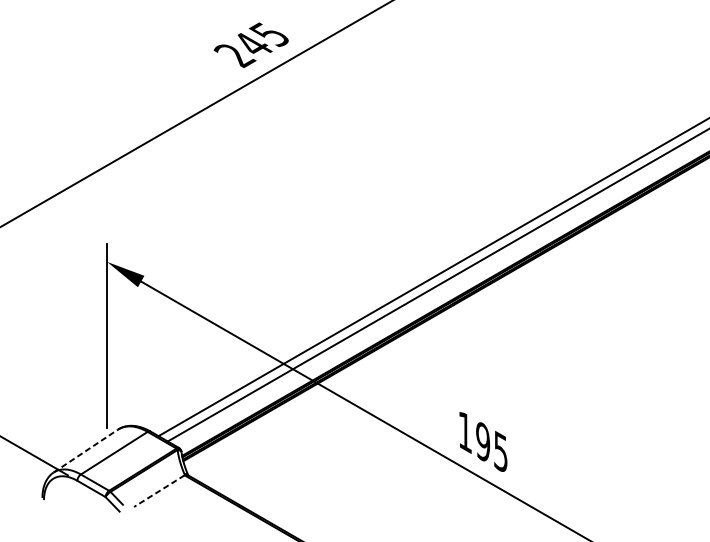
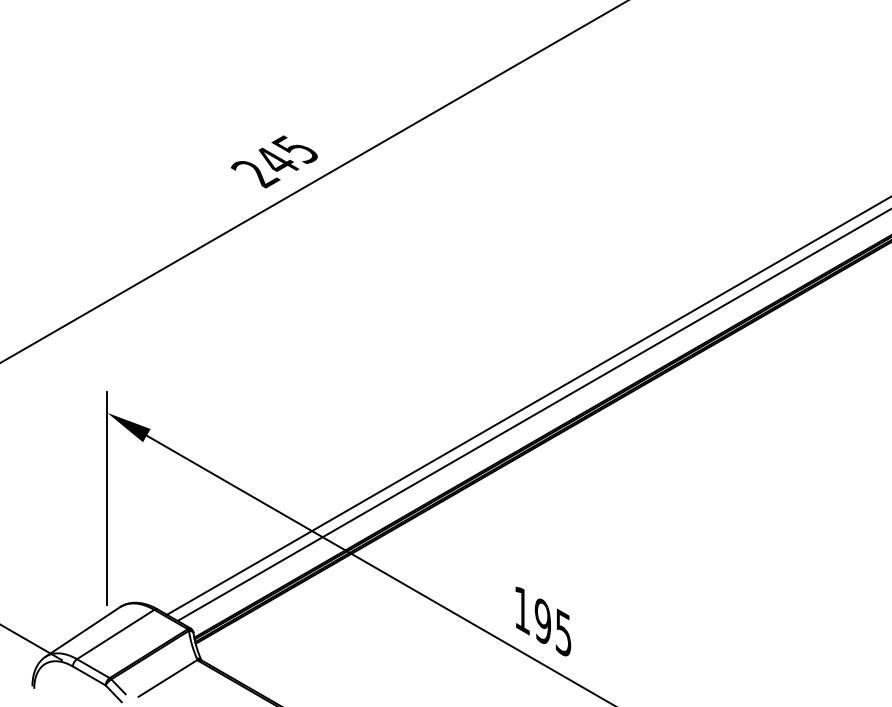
line: (85, 451) -> (82, 632), dashed -> solid
line: (159, 491) -> (167, 678), dashed -> solid

